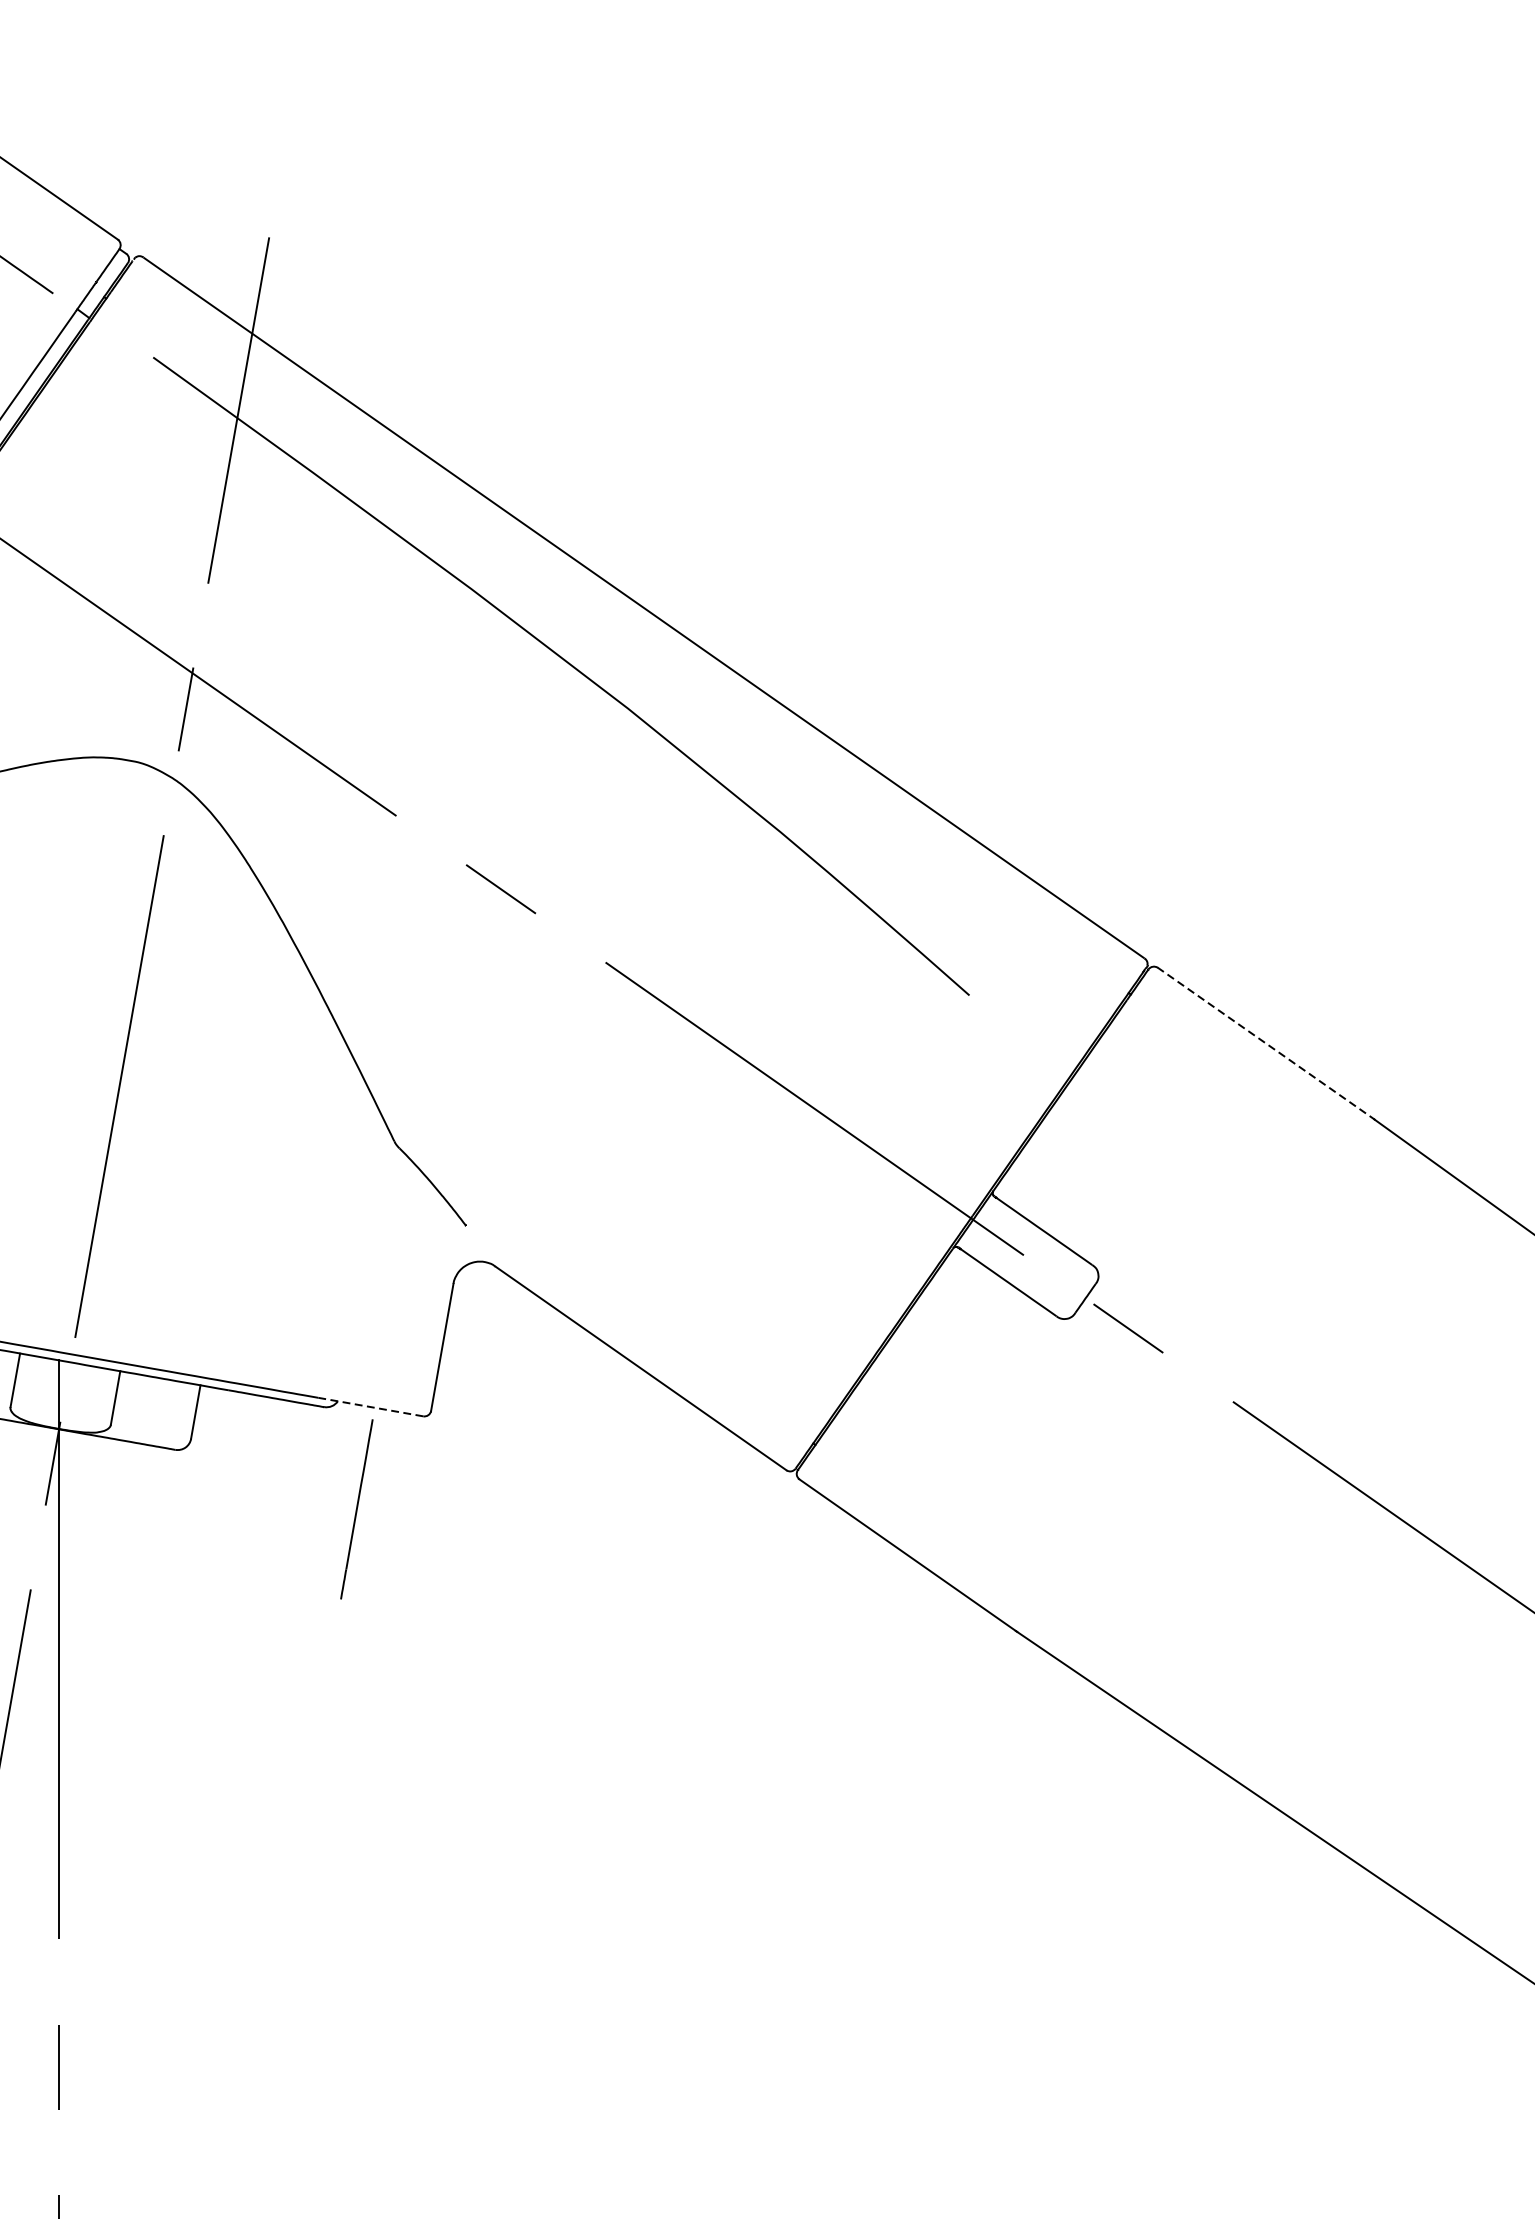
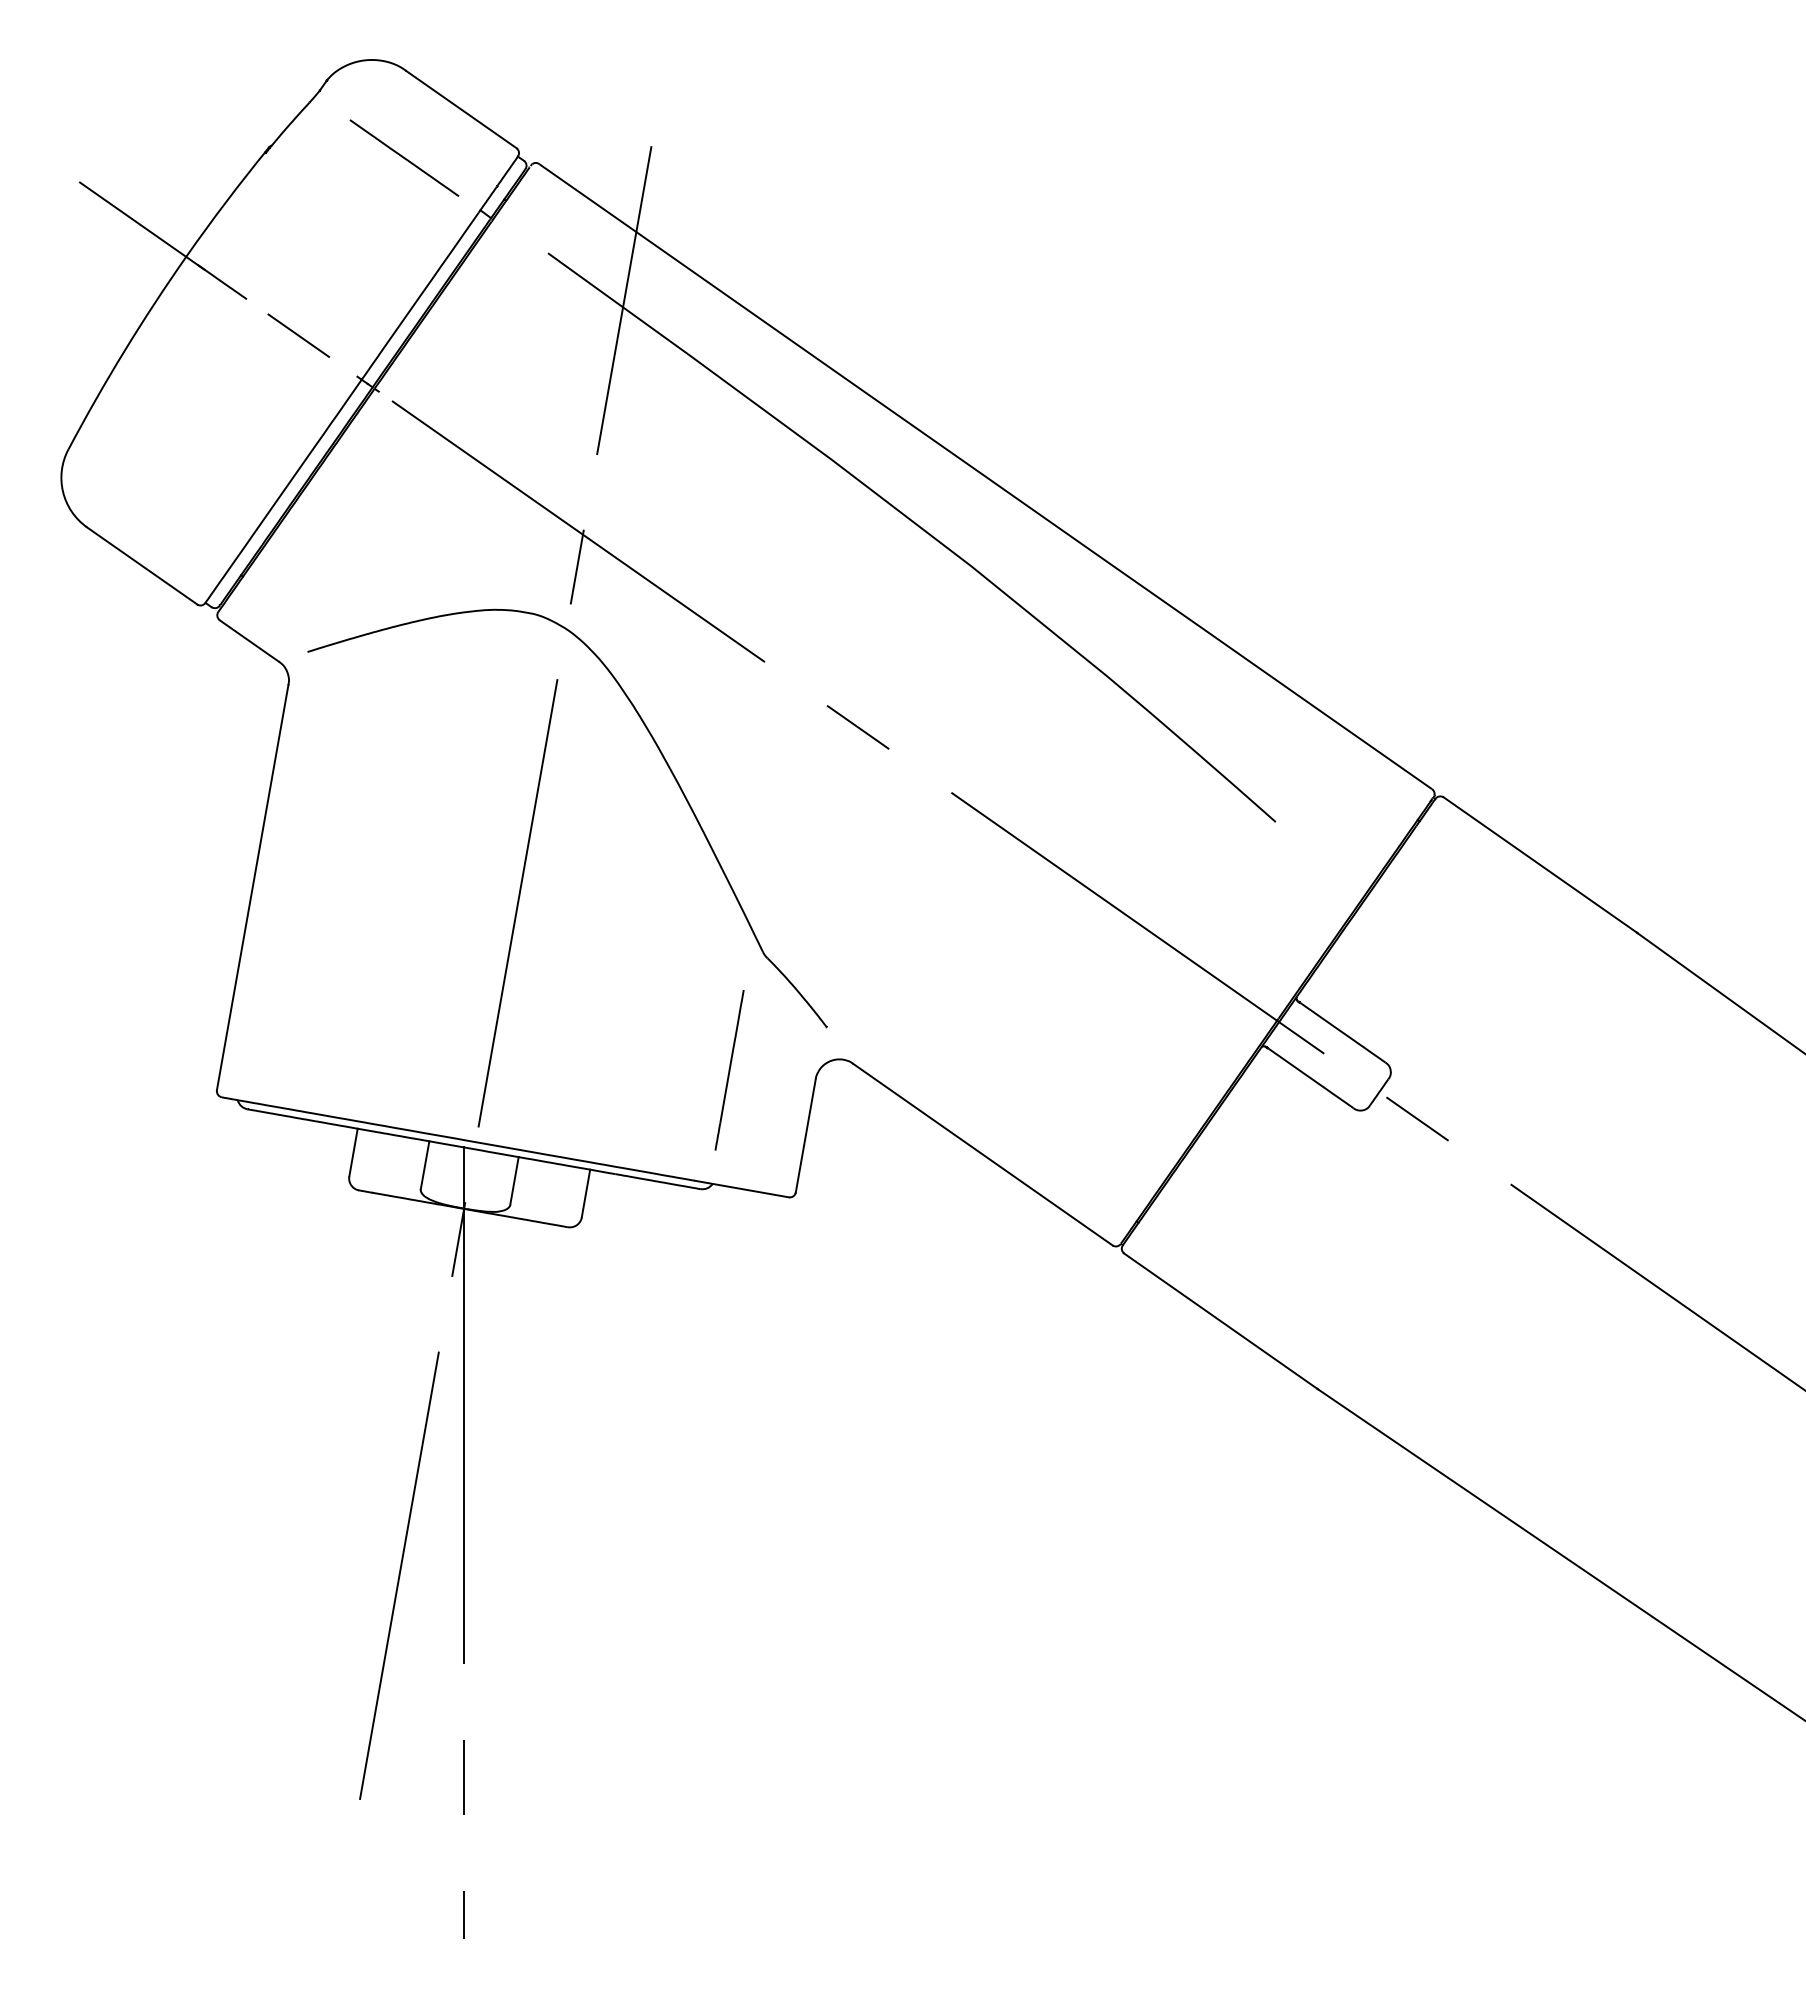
line: (1266, 1044) -> (1540, 865), dashed -> solid
line: (371, 1407) -> (742, 1189), dashed -> solid
line: (356, 1509) -> (729, 1070), moved

